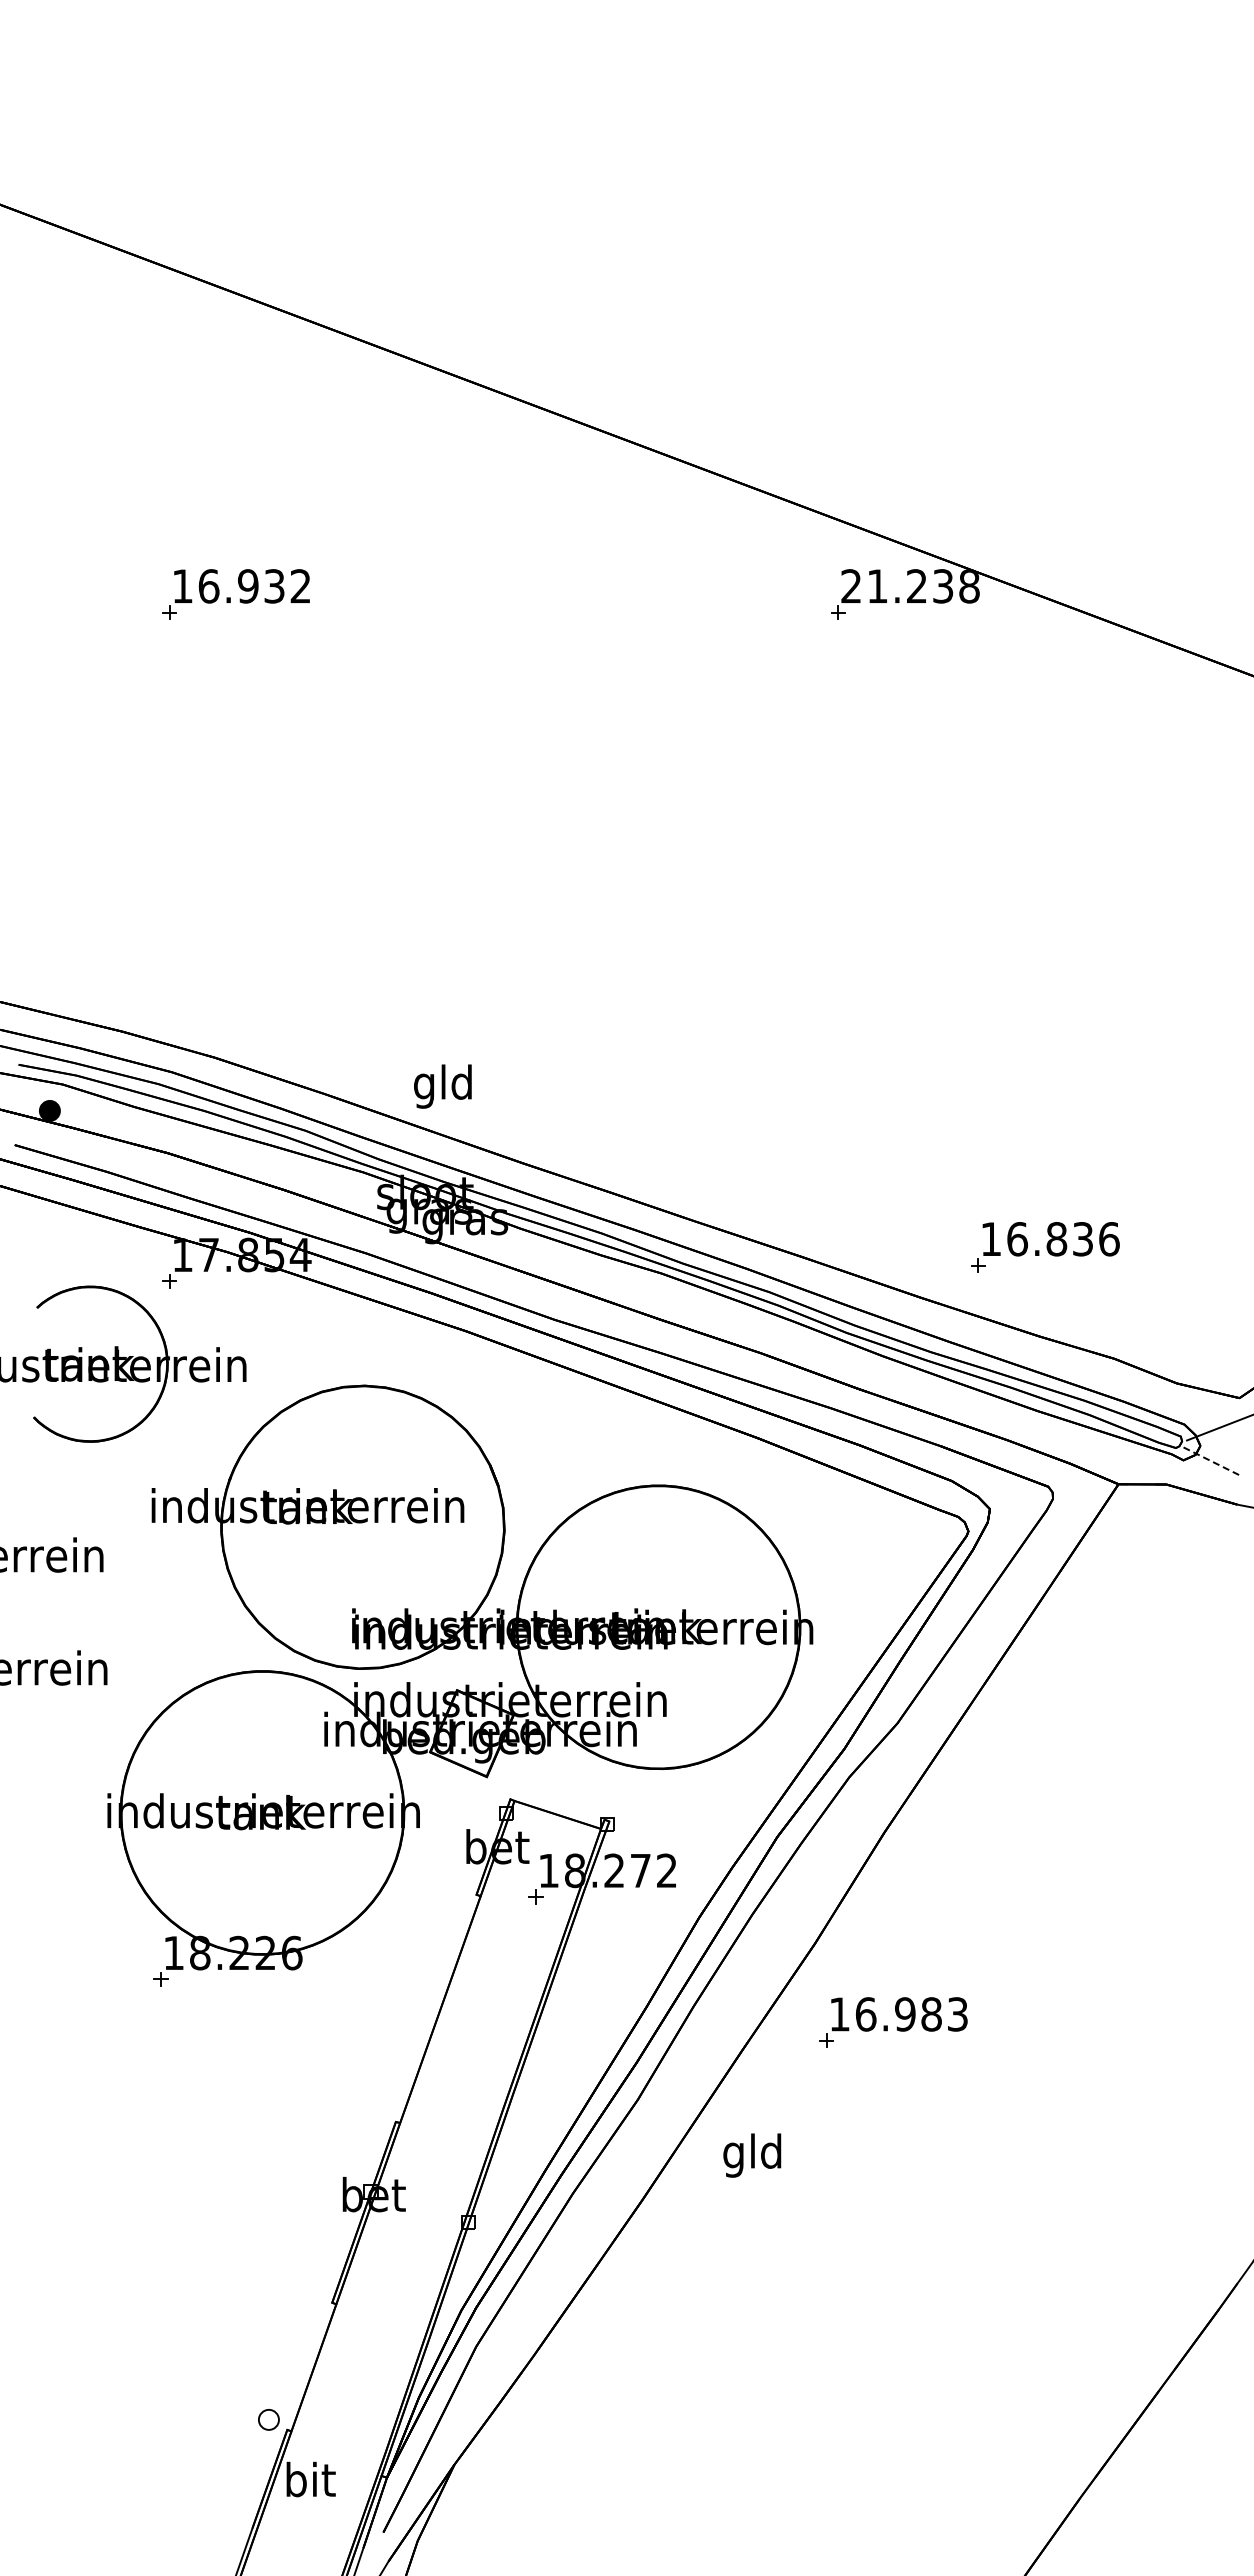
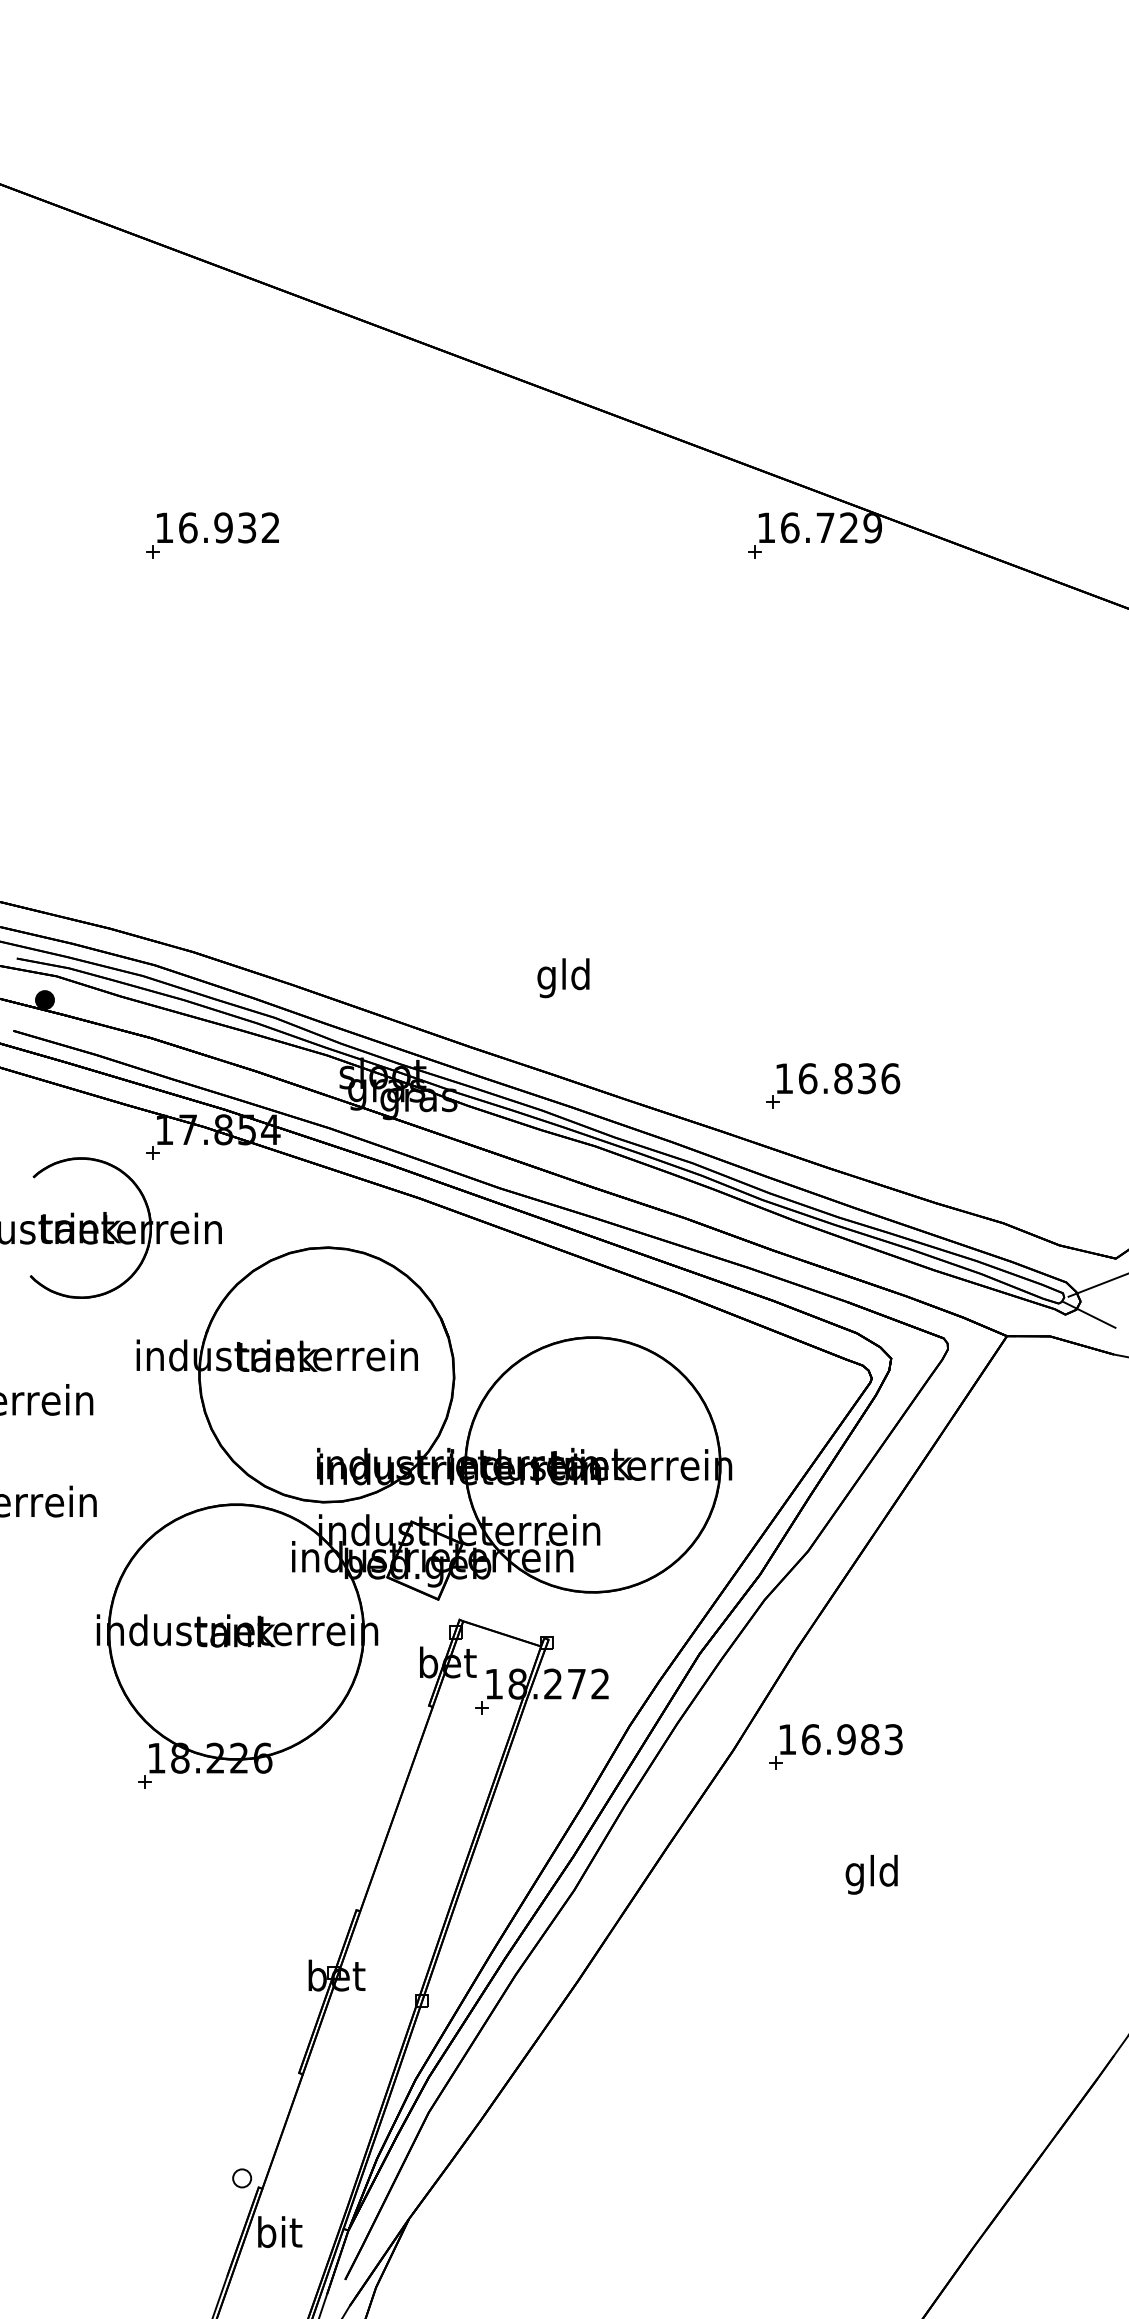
text: (910, 586) -> (819, 528), 21.238 -> 16.729
text: (442, 1086) -> (563, 978), moved
part: (1045, 1247) -> (833, 1086), moved
line: (1210, 1460) -> (1089, 1314), dashed -> solid
part: (893, 2022) -> (835, 1746), moved
text: (752, 2155) -> (871, 1874), moved

